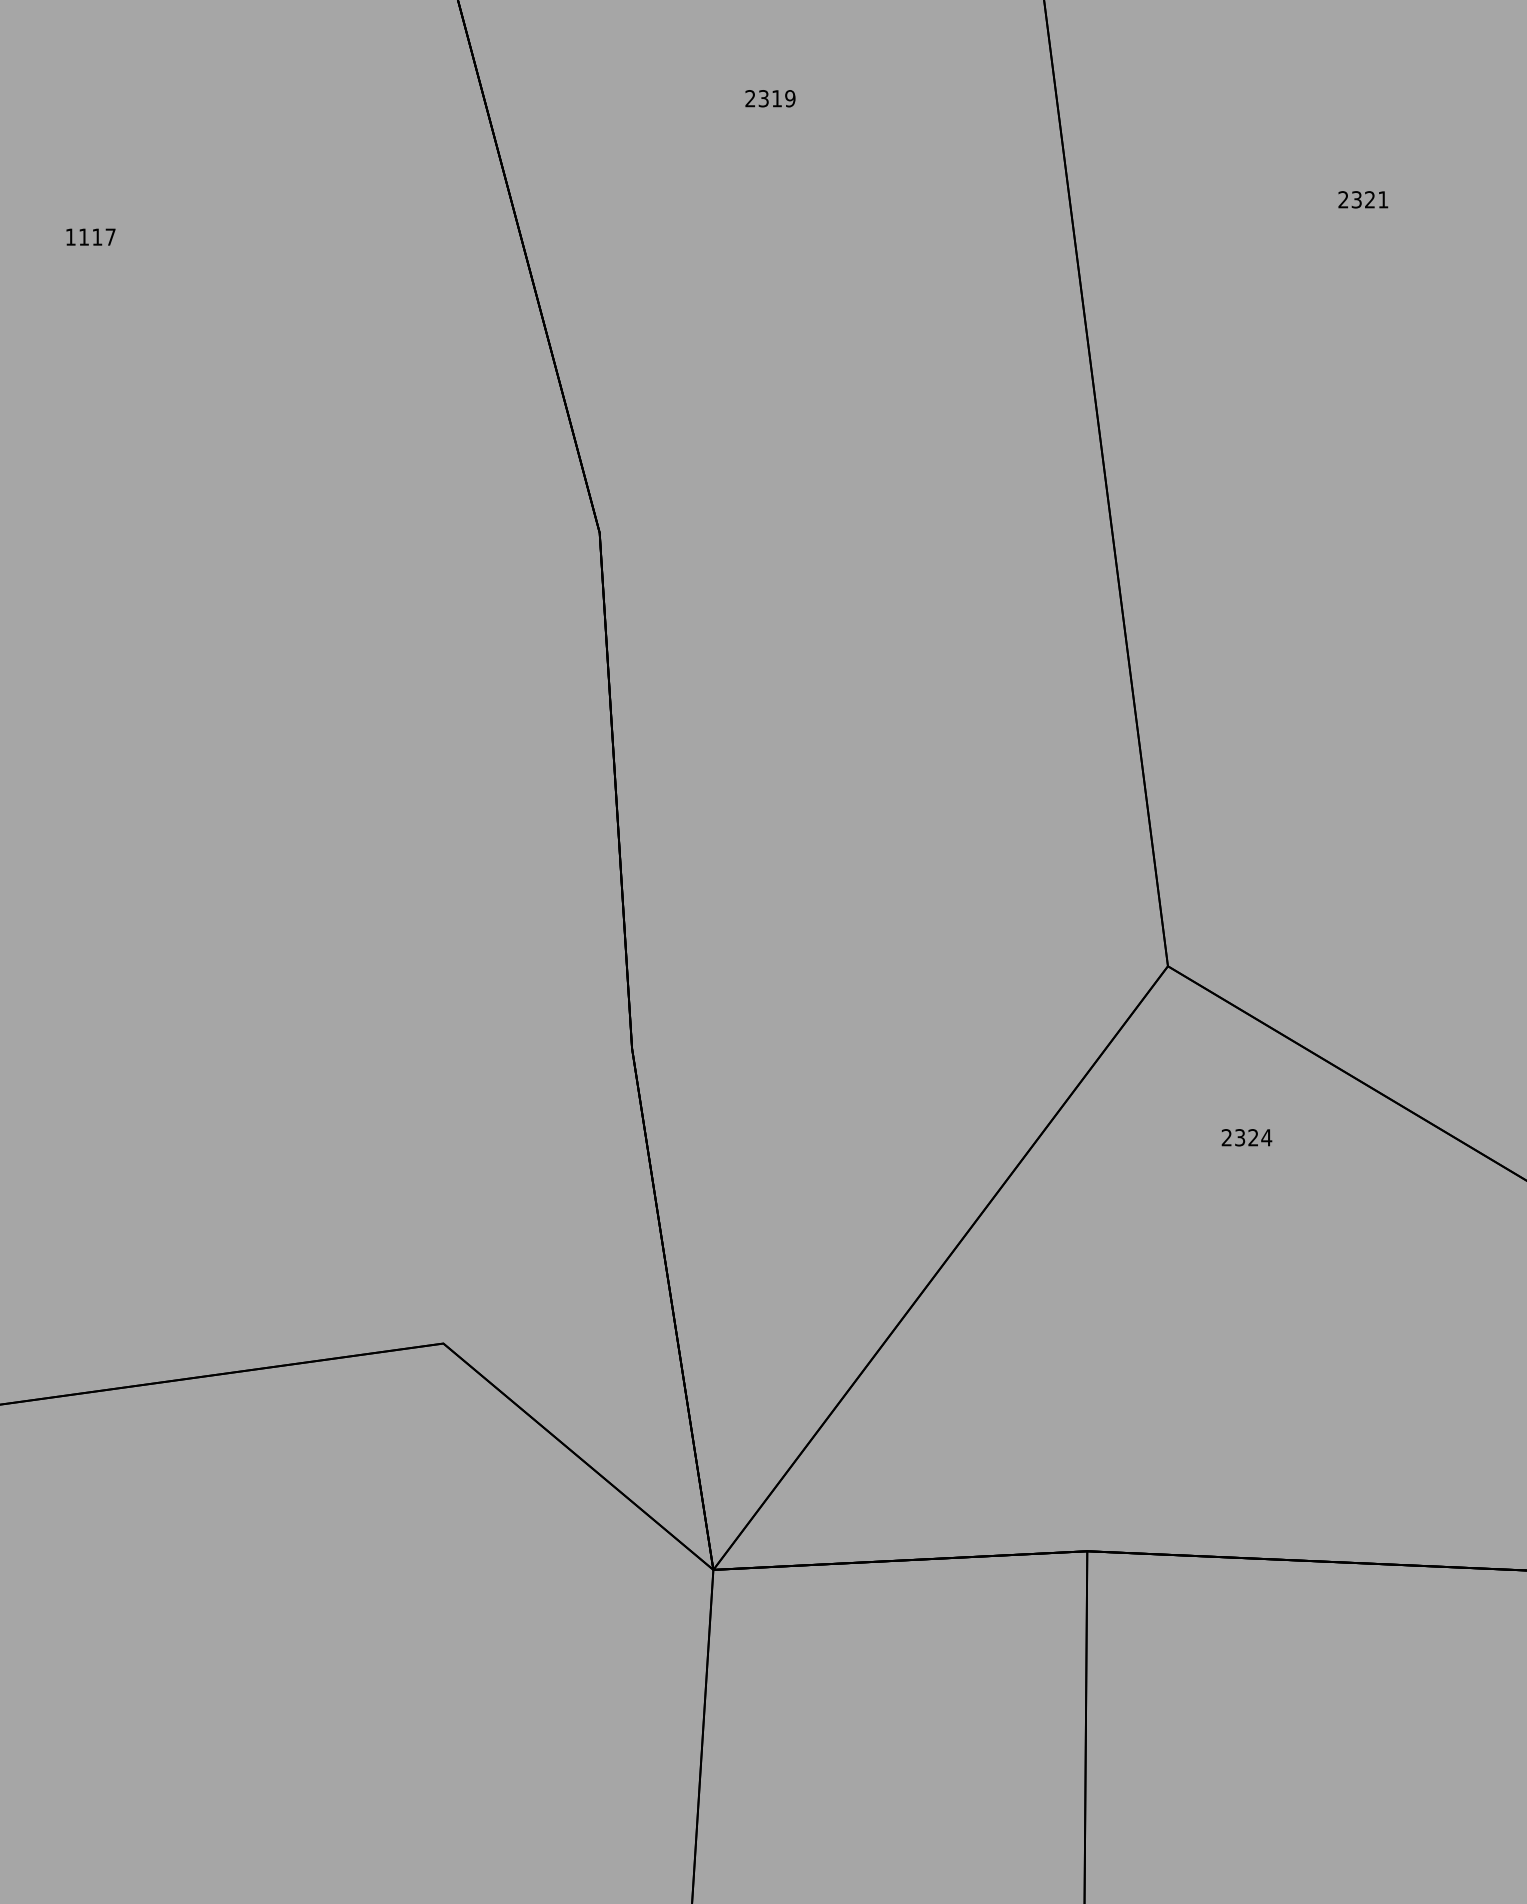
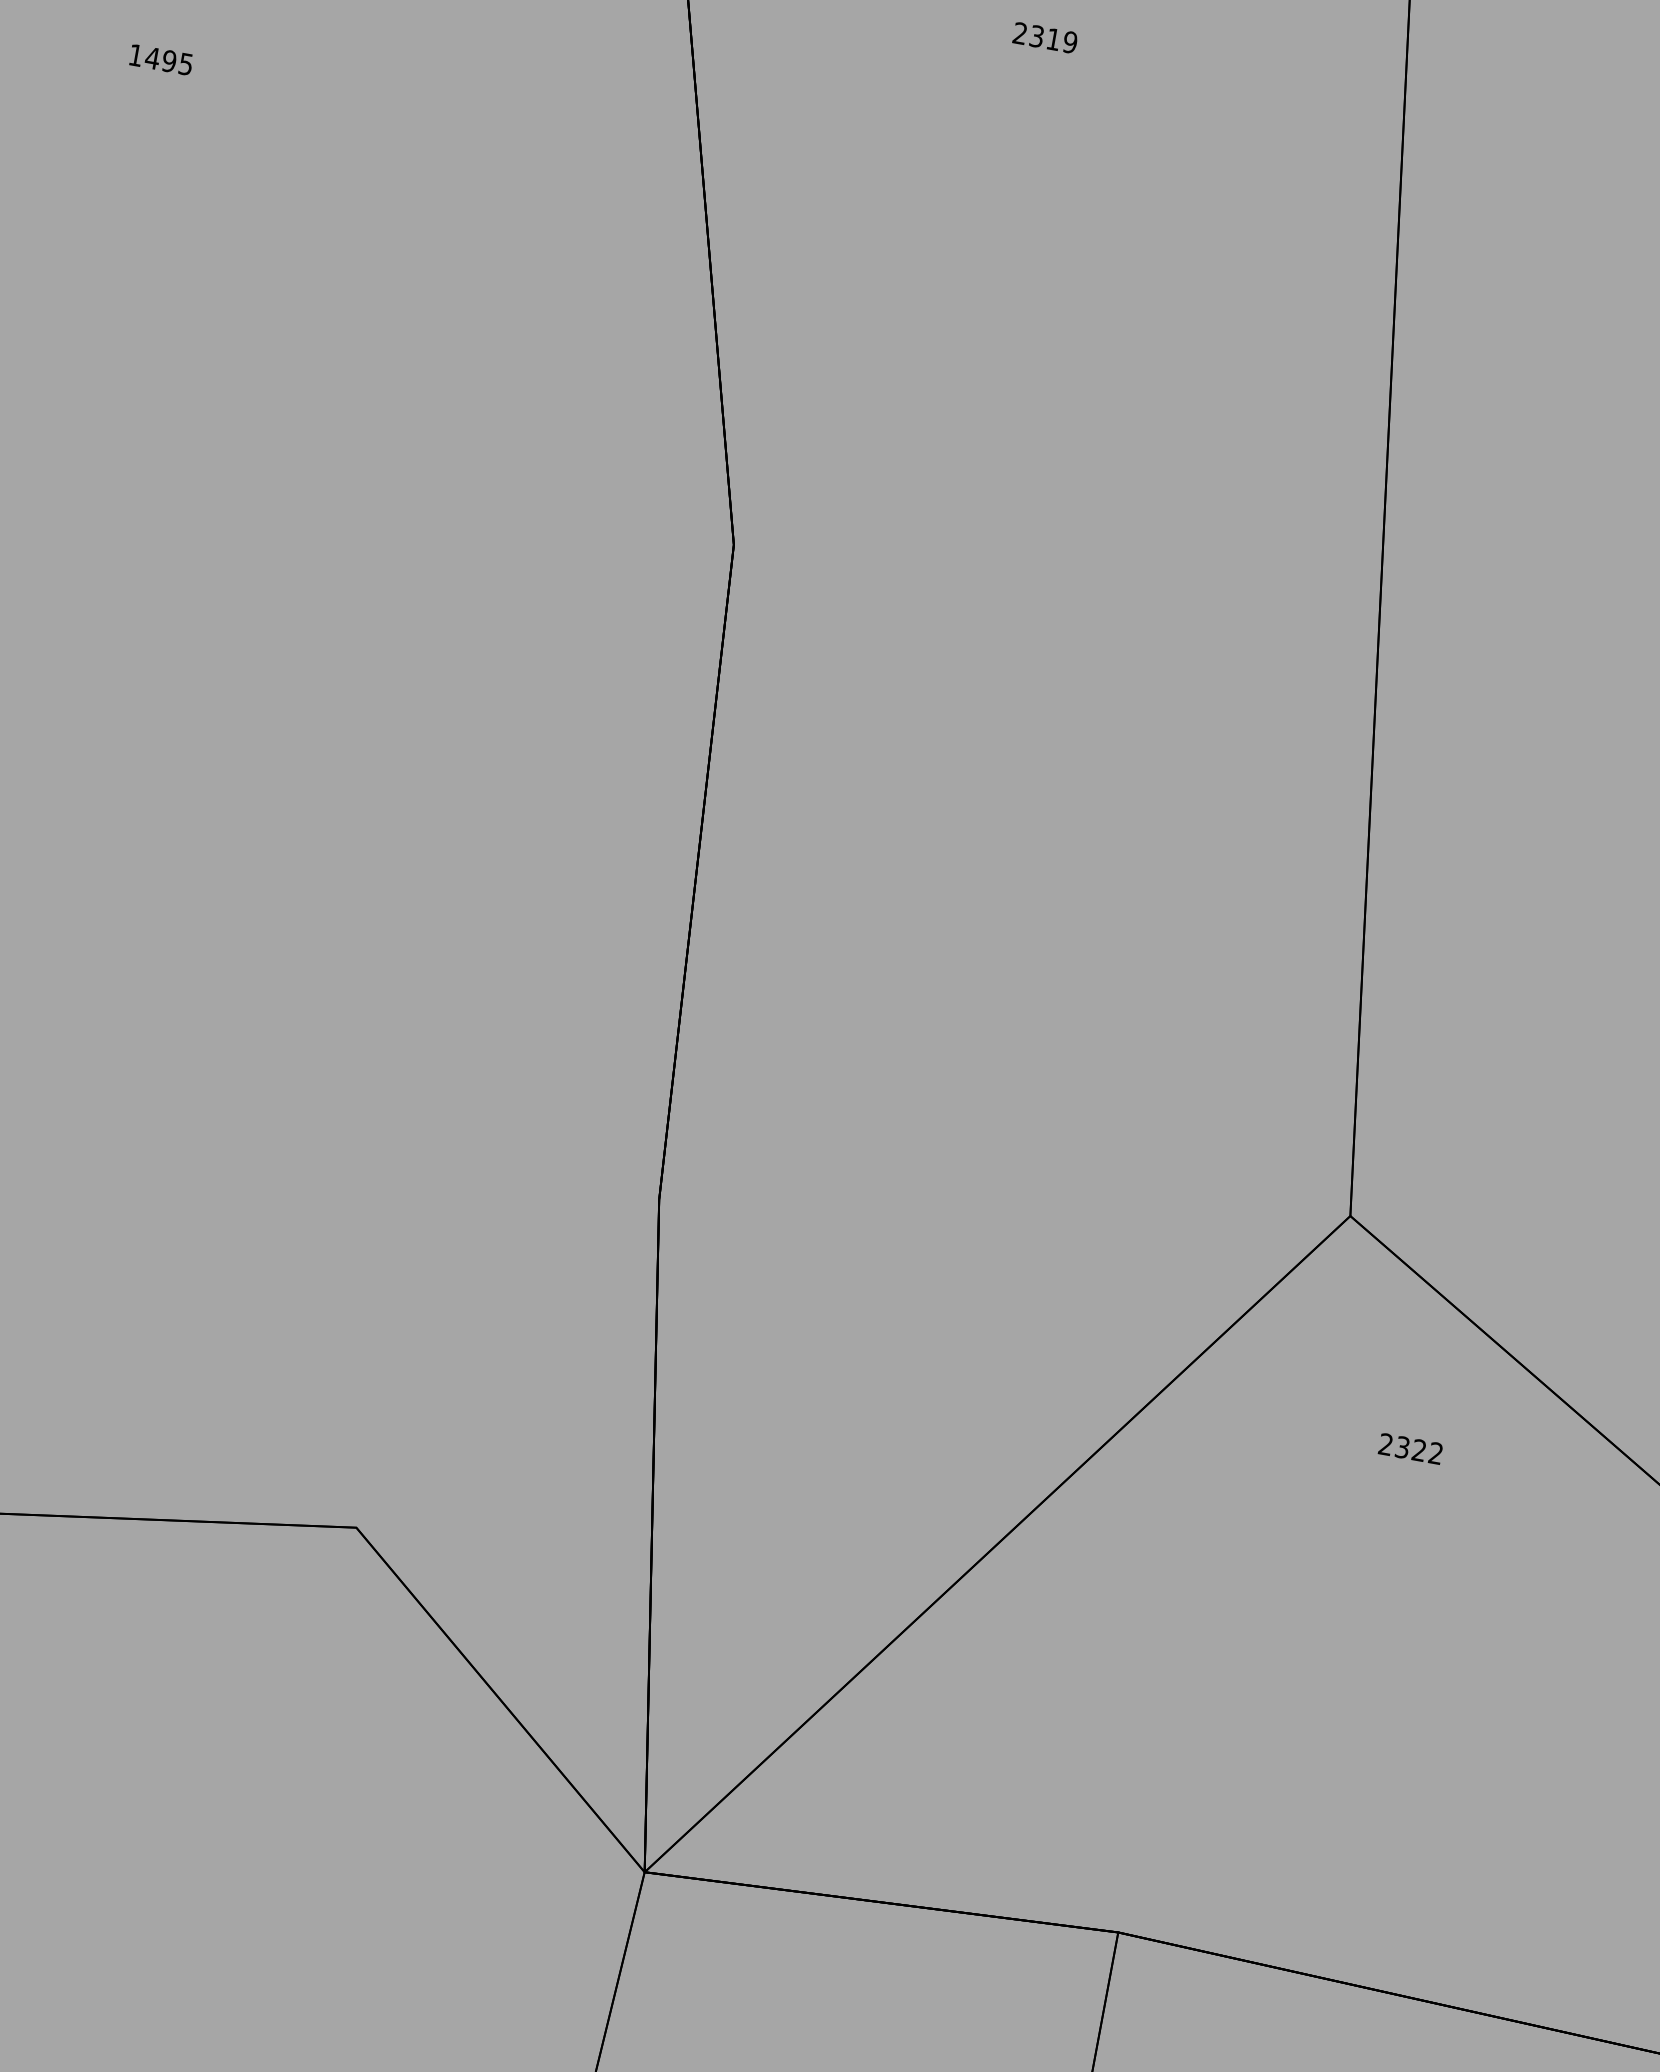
text: (96, 236) -> (168, 60), 1117 -> 1495
text: (1266, 1137) -> (1435, 1453), 2324 -> 2322

